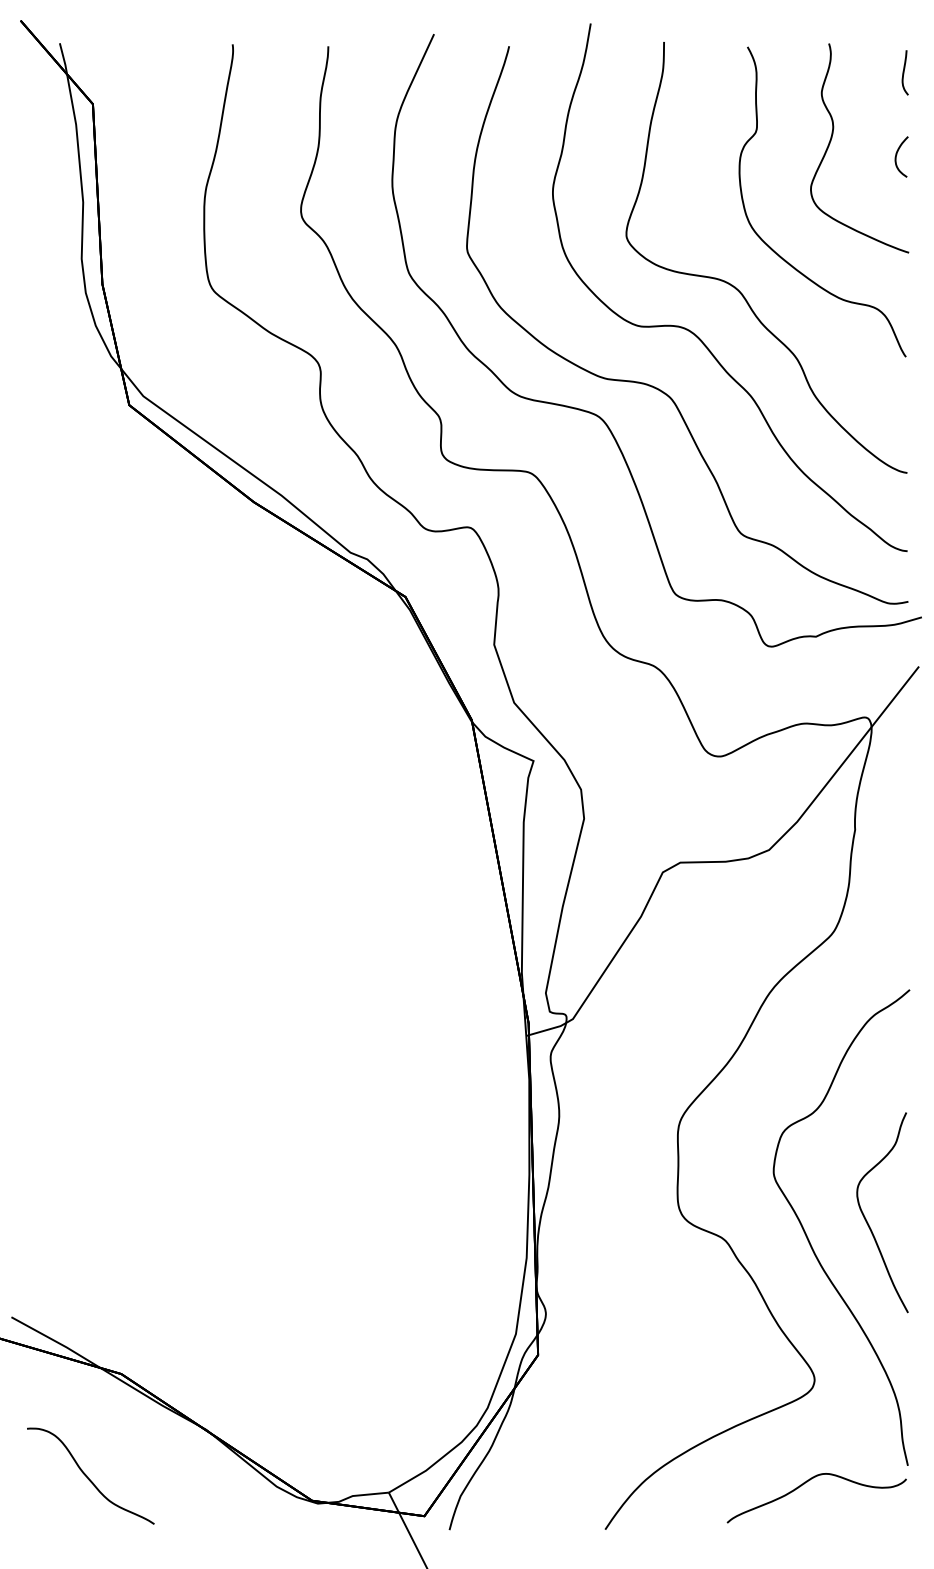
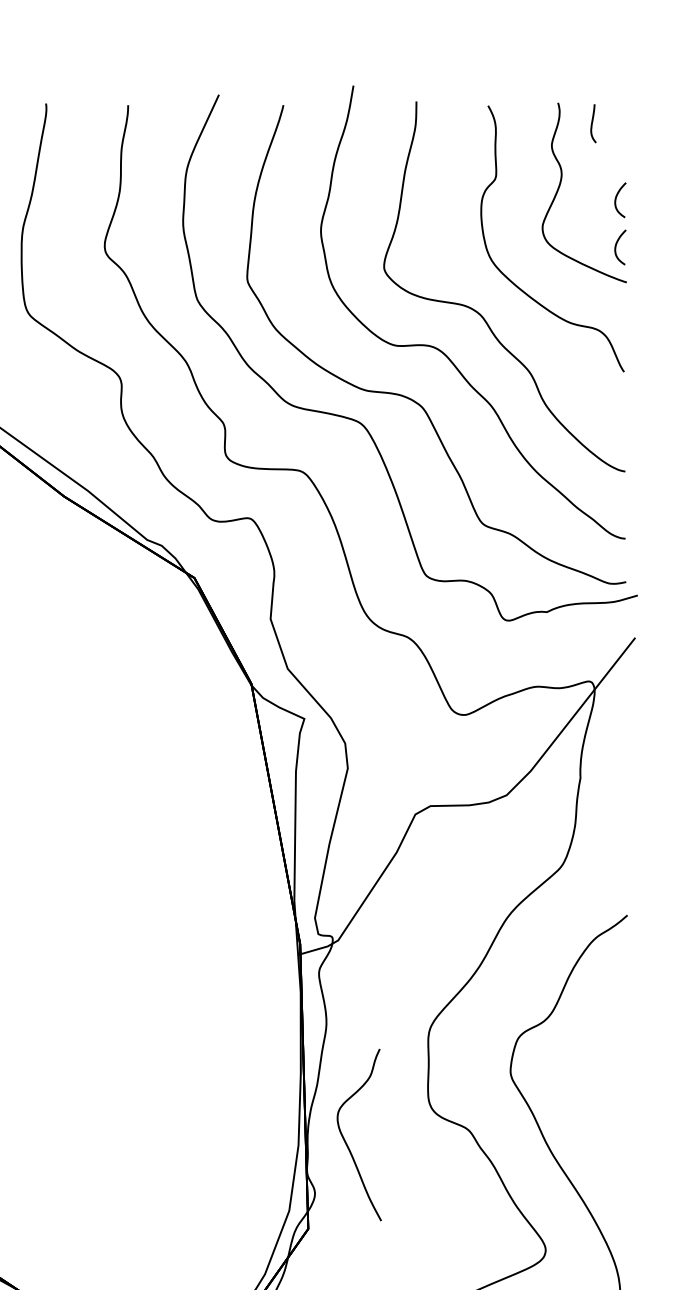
curve: (904, 72) -> (592, 123), moved
curve: (897, 209) -> (616, 245), added
curve: (867, 1220) -> (346, 1141), moved

